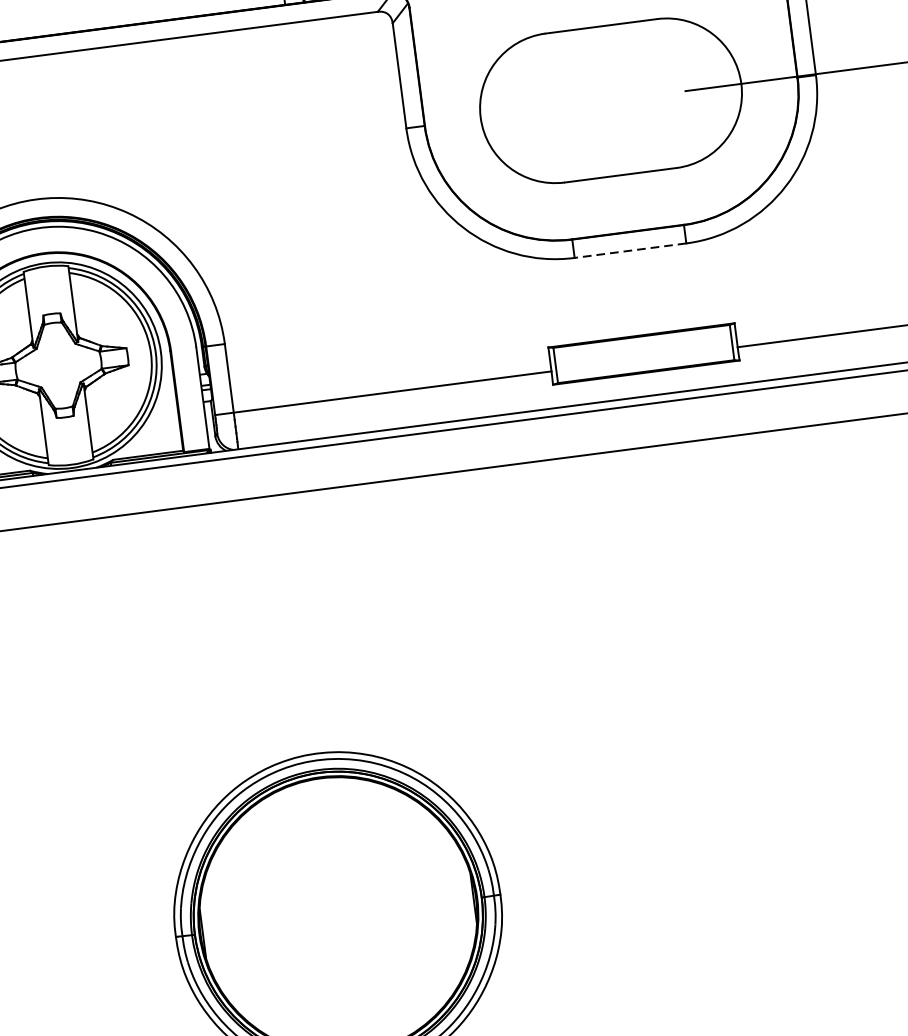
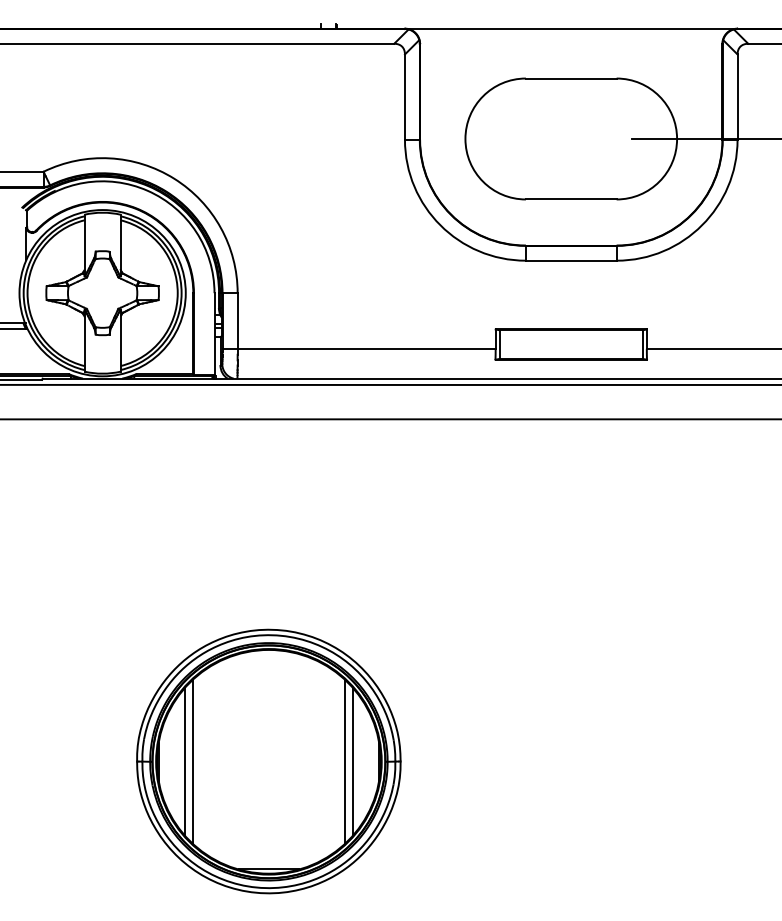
line: (629, 250) -> (570, 260), dashed -> solid
line: (441, 902) -> (352, 761), added
line: (431, 903) -> (344, 761), added
line: (245, 927) -> (193, 761), added
line: (234, 929) -> (184, 761), added

